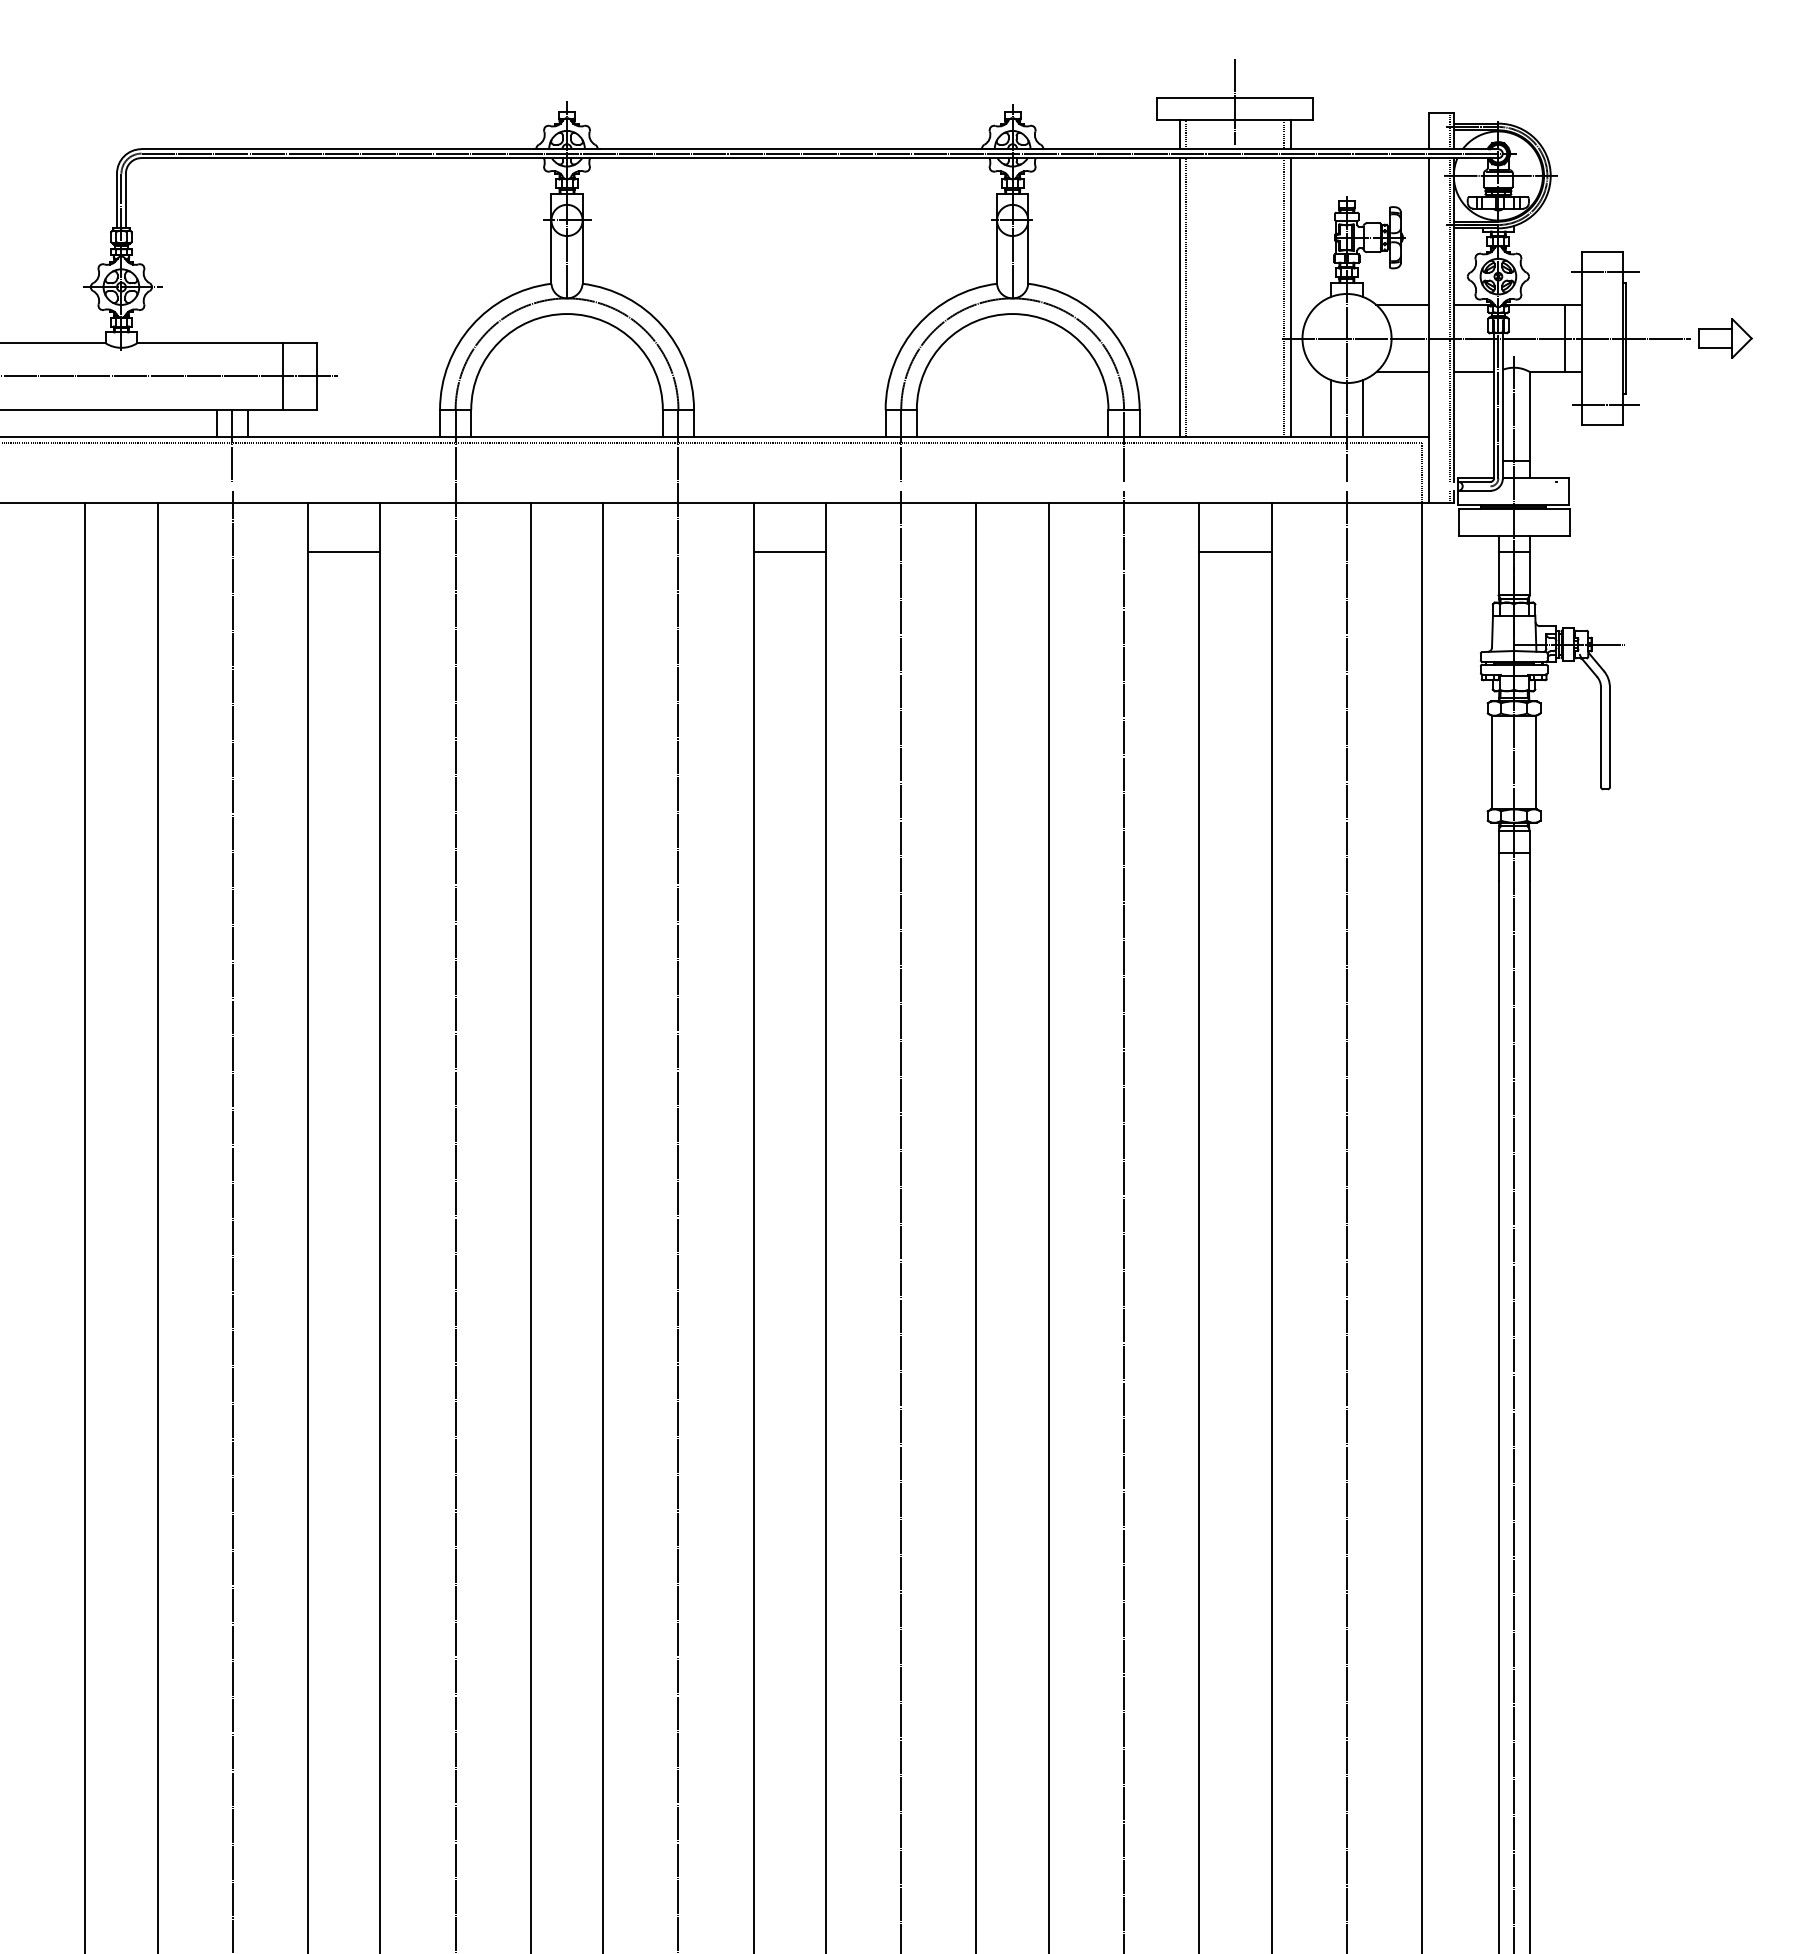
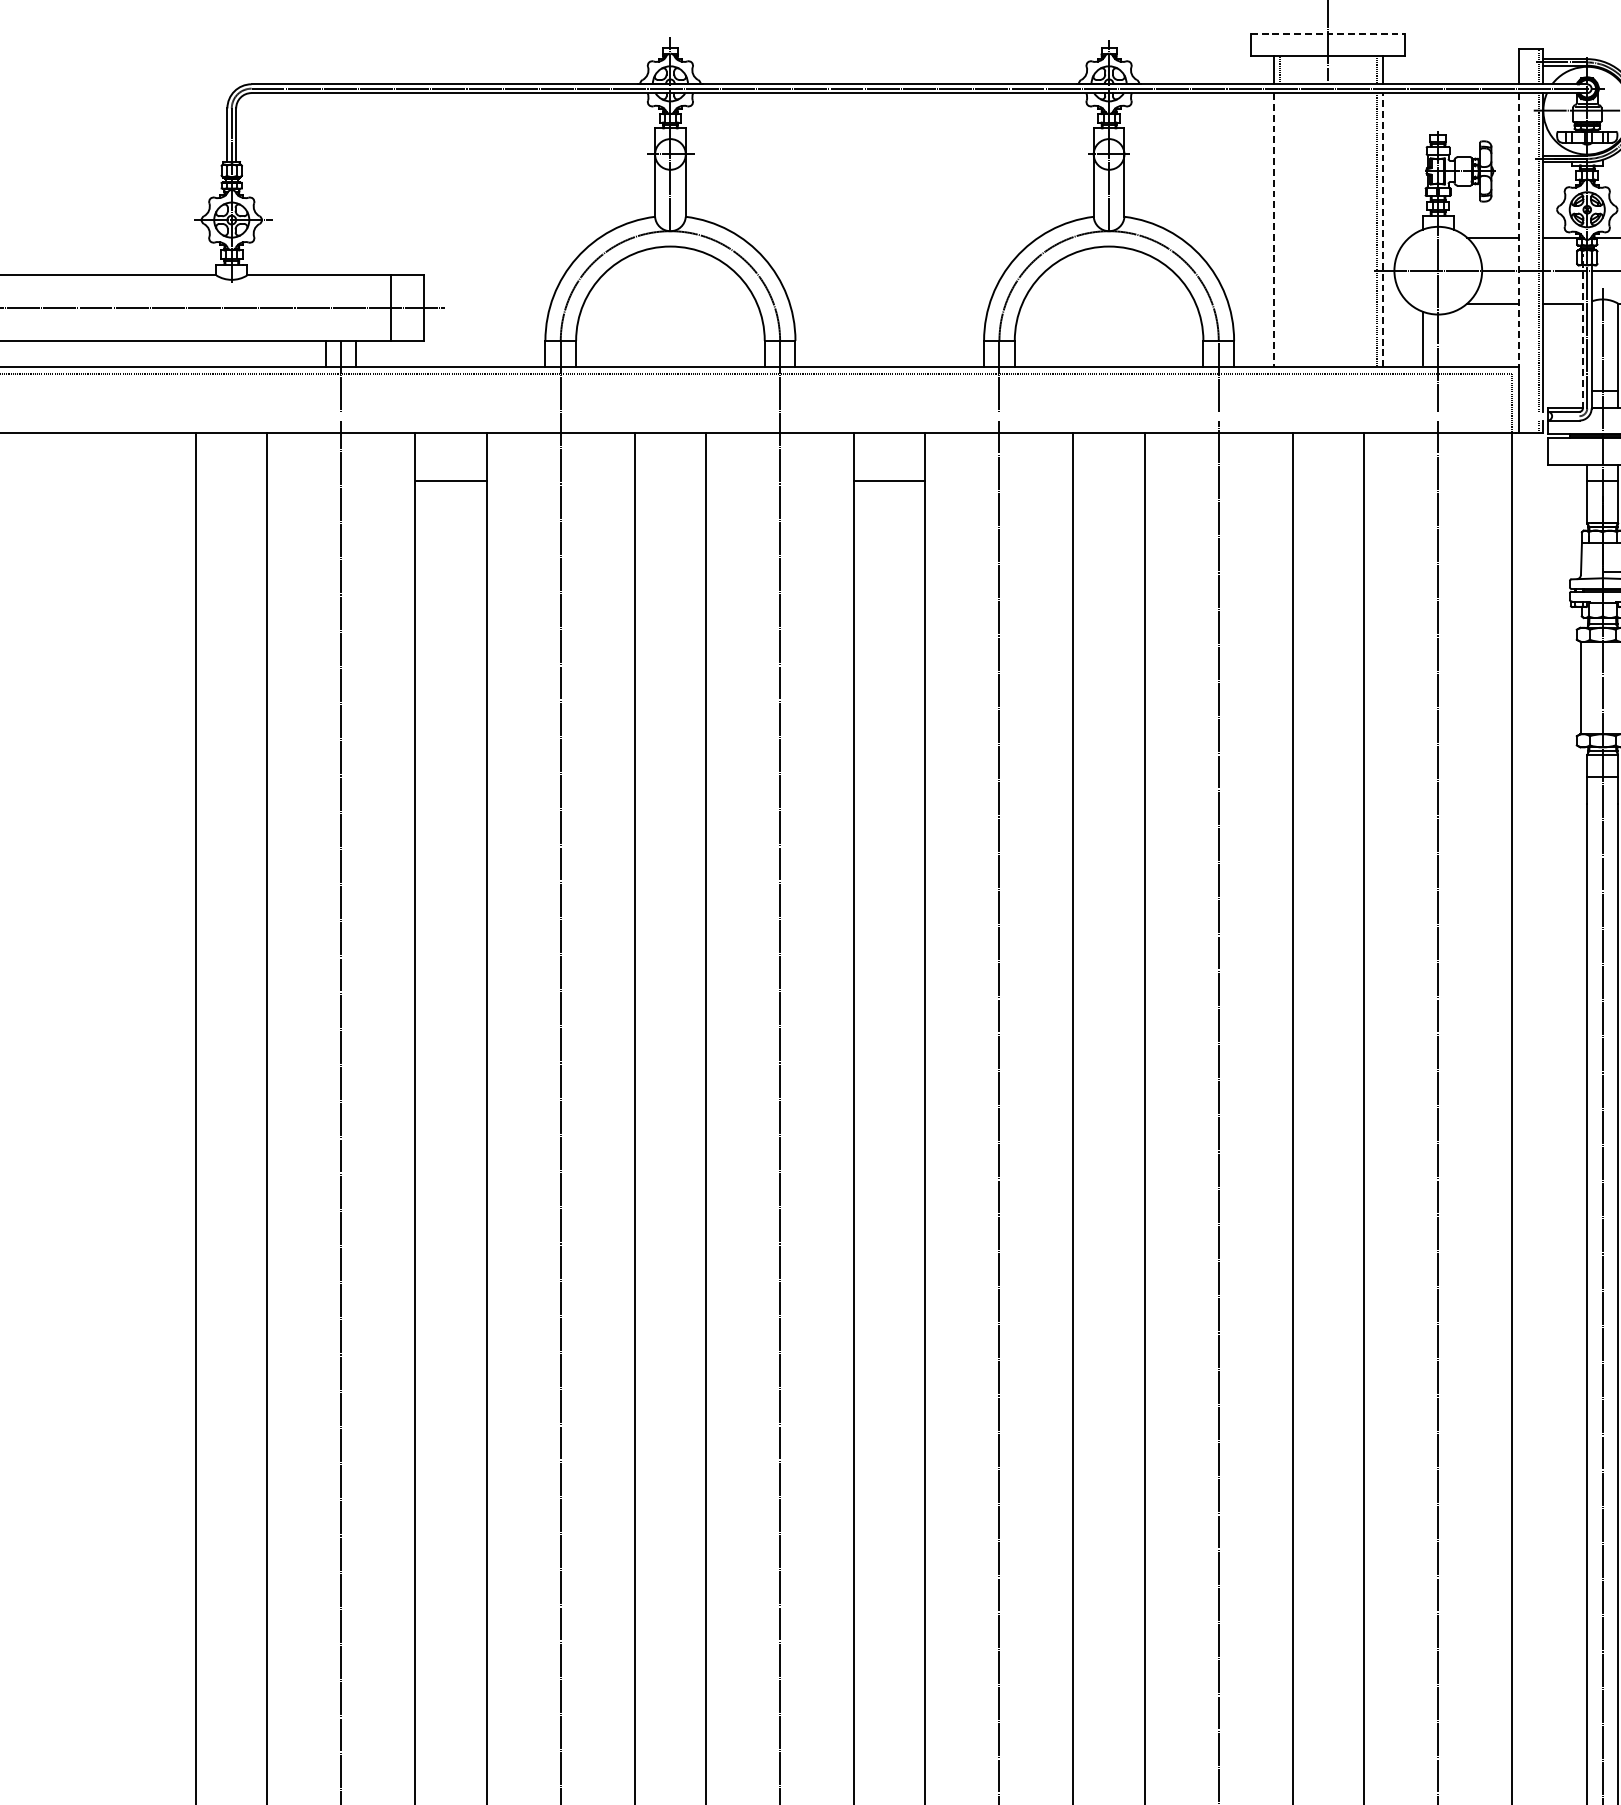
line: (1235, 97) -> (1328, 33), solid -> dashed
line: (1291, 296) -> (1383, 229), solid -> dashed
line: (1179, 297) -> (1273, 230), solid -> dashed
line: (1186, 297) -> (1280, 230), removed
line: (1428, 297) -> (1518, 230), solid -> dashed
line: (1493, 399) -> (1582, 330), solid -> dashed
line: (1362, 407) -> (1453, 338), removed
line: (1235, 552) -> (1328, 481), removed

